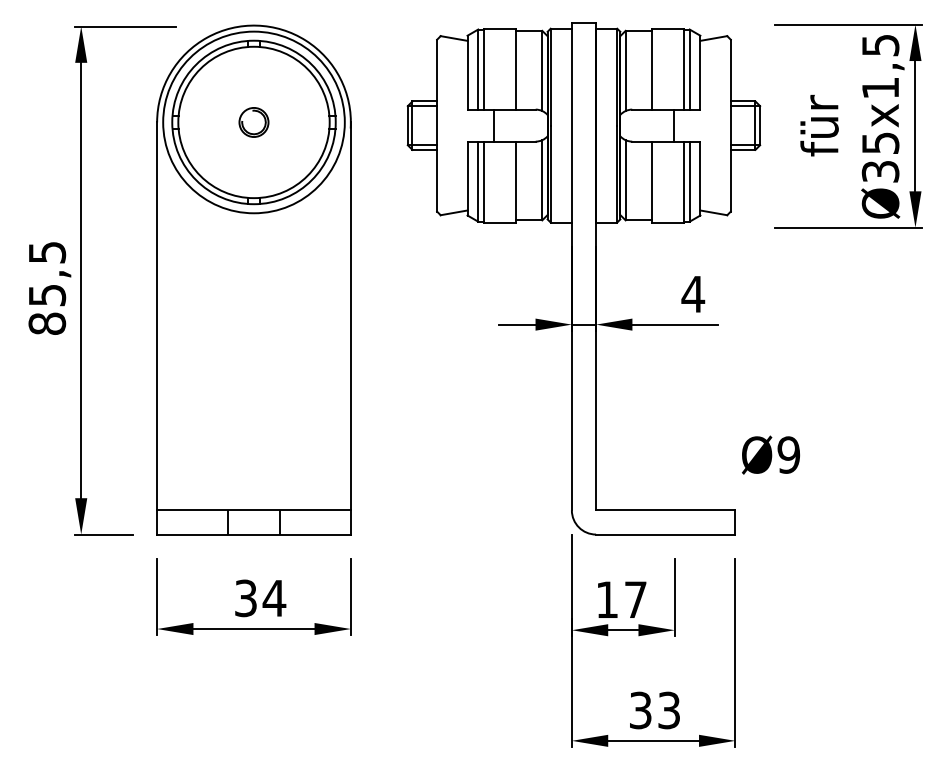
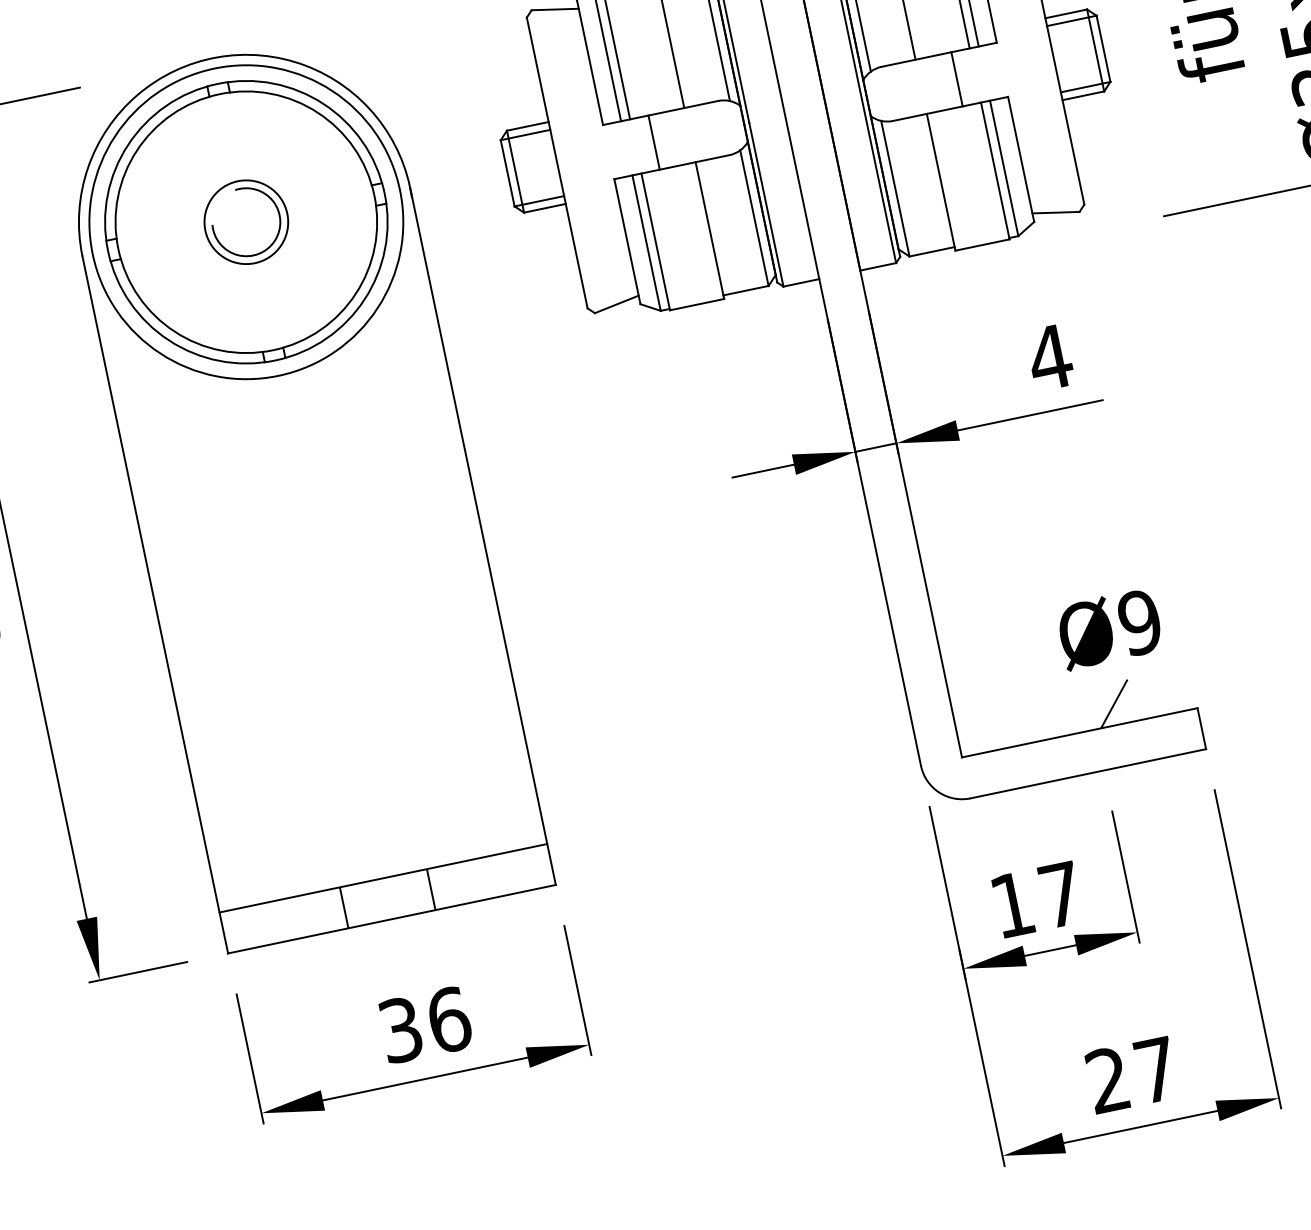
part: (253, 122) -> (245, 222), size x1.67
text: (770, 454) -> (1108, 628), moved
line: (688, 498) -> (1114, 704), added
text: (274, 598) -> (449, 1020), 34 -> 36
text: (654, 710) -> (1131, 1075), 33 -> 27

